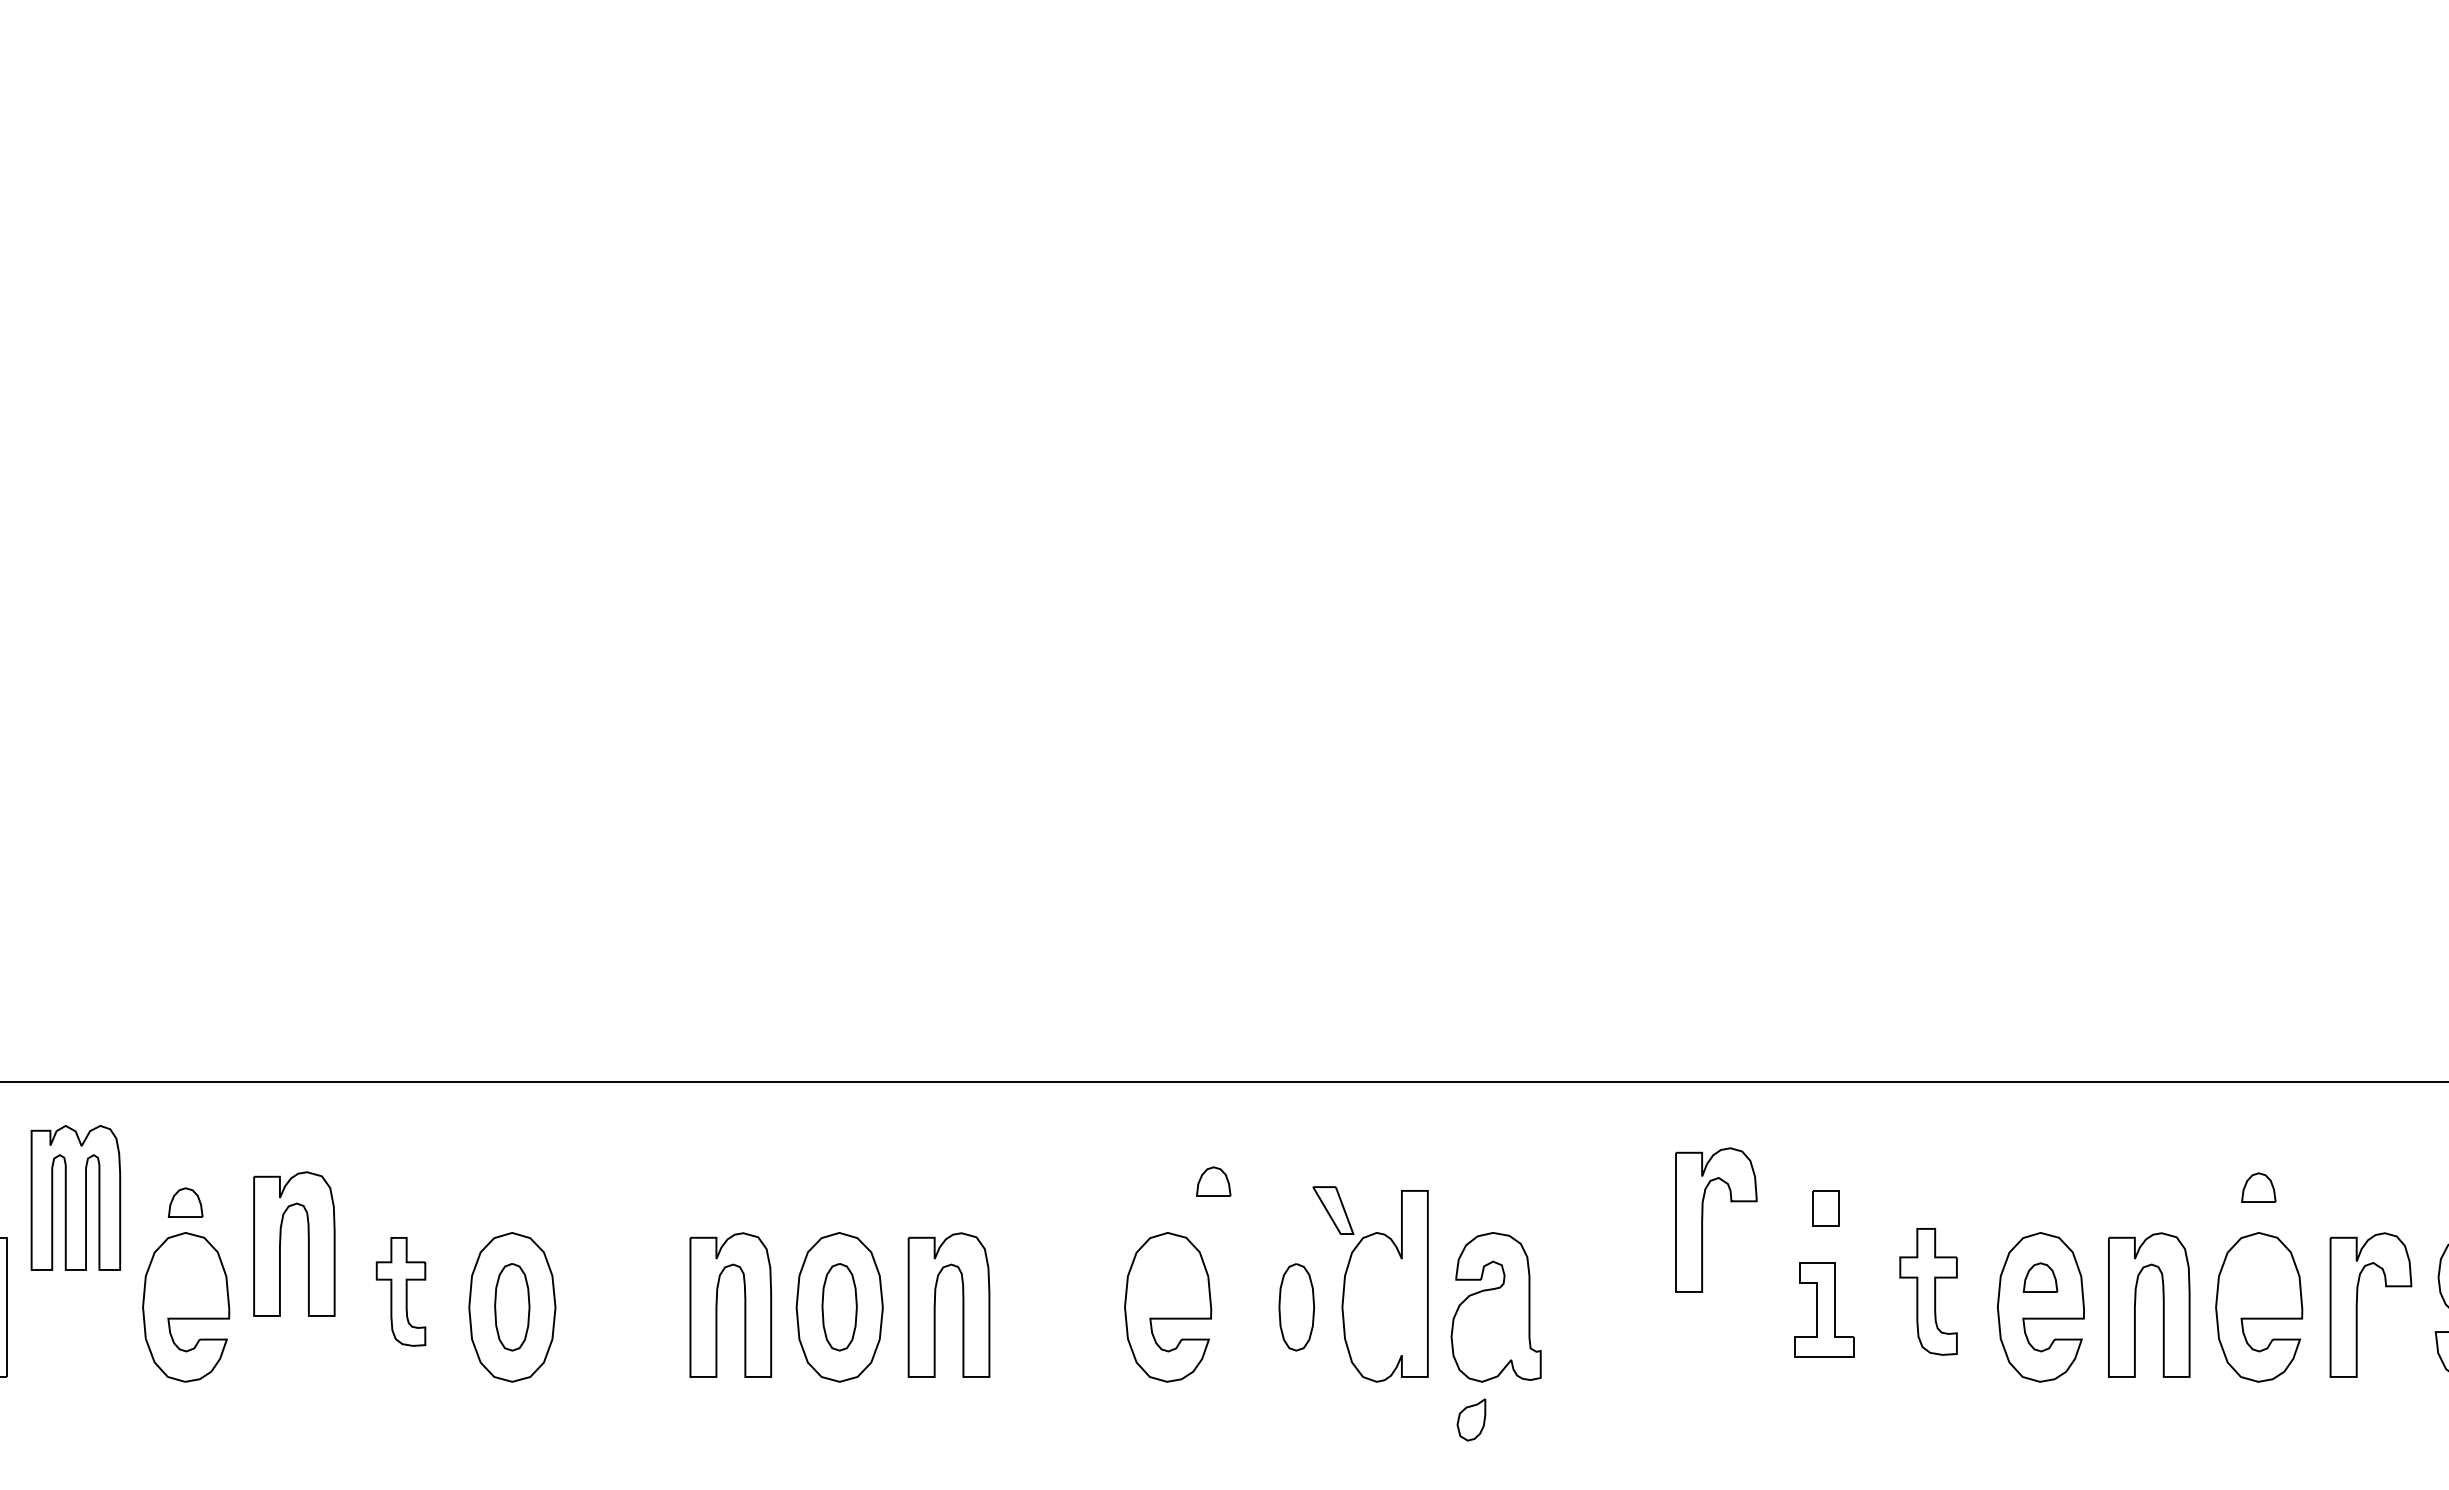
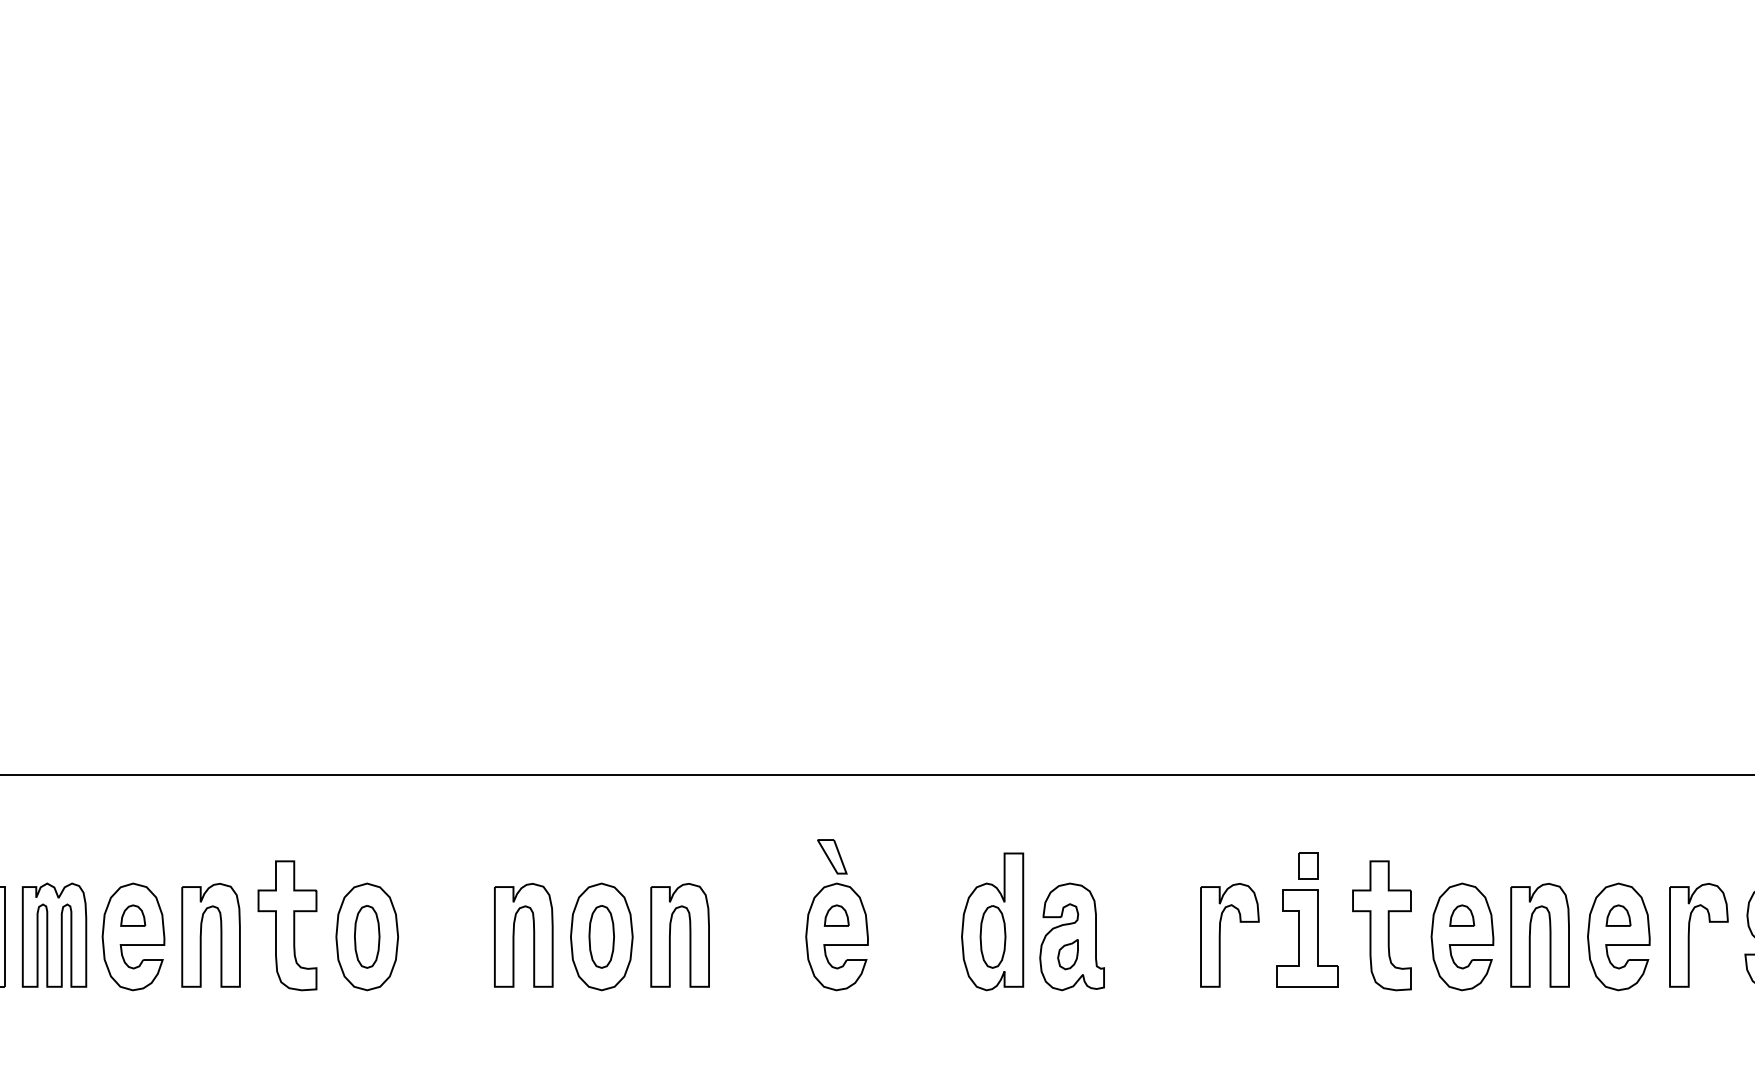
part: (1213, 1181) -> (836, 915), moved
part: (2258, 1187) -> (1618, 915), moved
part: (75, 1197) -> (54, 934), moved
part: (185, 1202) -> (133, 915), moved
part: (1333, 1210) -> (832, 856), moved
part: (1703, 1219) -> (1220, 934), moved
part: (281, 1241) -> (201, 933), moved
part: (400, 1291) -> (287, 925), size x1.67
part: (1928, 1291) -> (1381, 925), size x1.43
part: (1296, 1307) -> (992, 937), moved
part: (1824, 1309) -> (1307, 938), size x1.43
part: (1471, 1419) -> (1068, 954), moved

